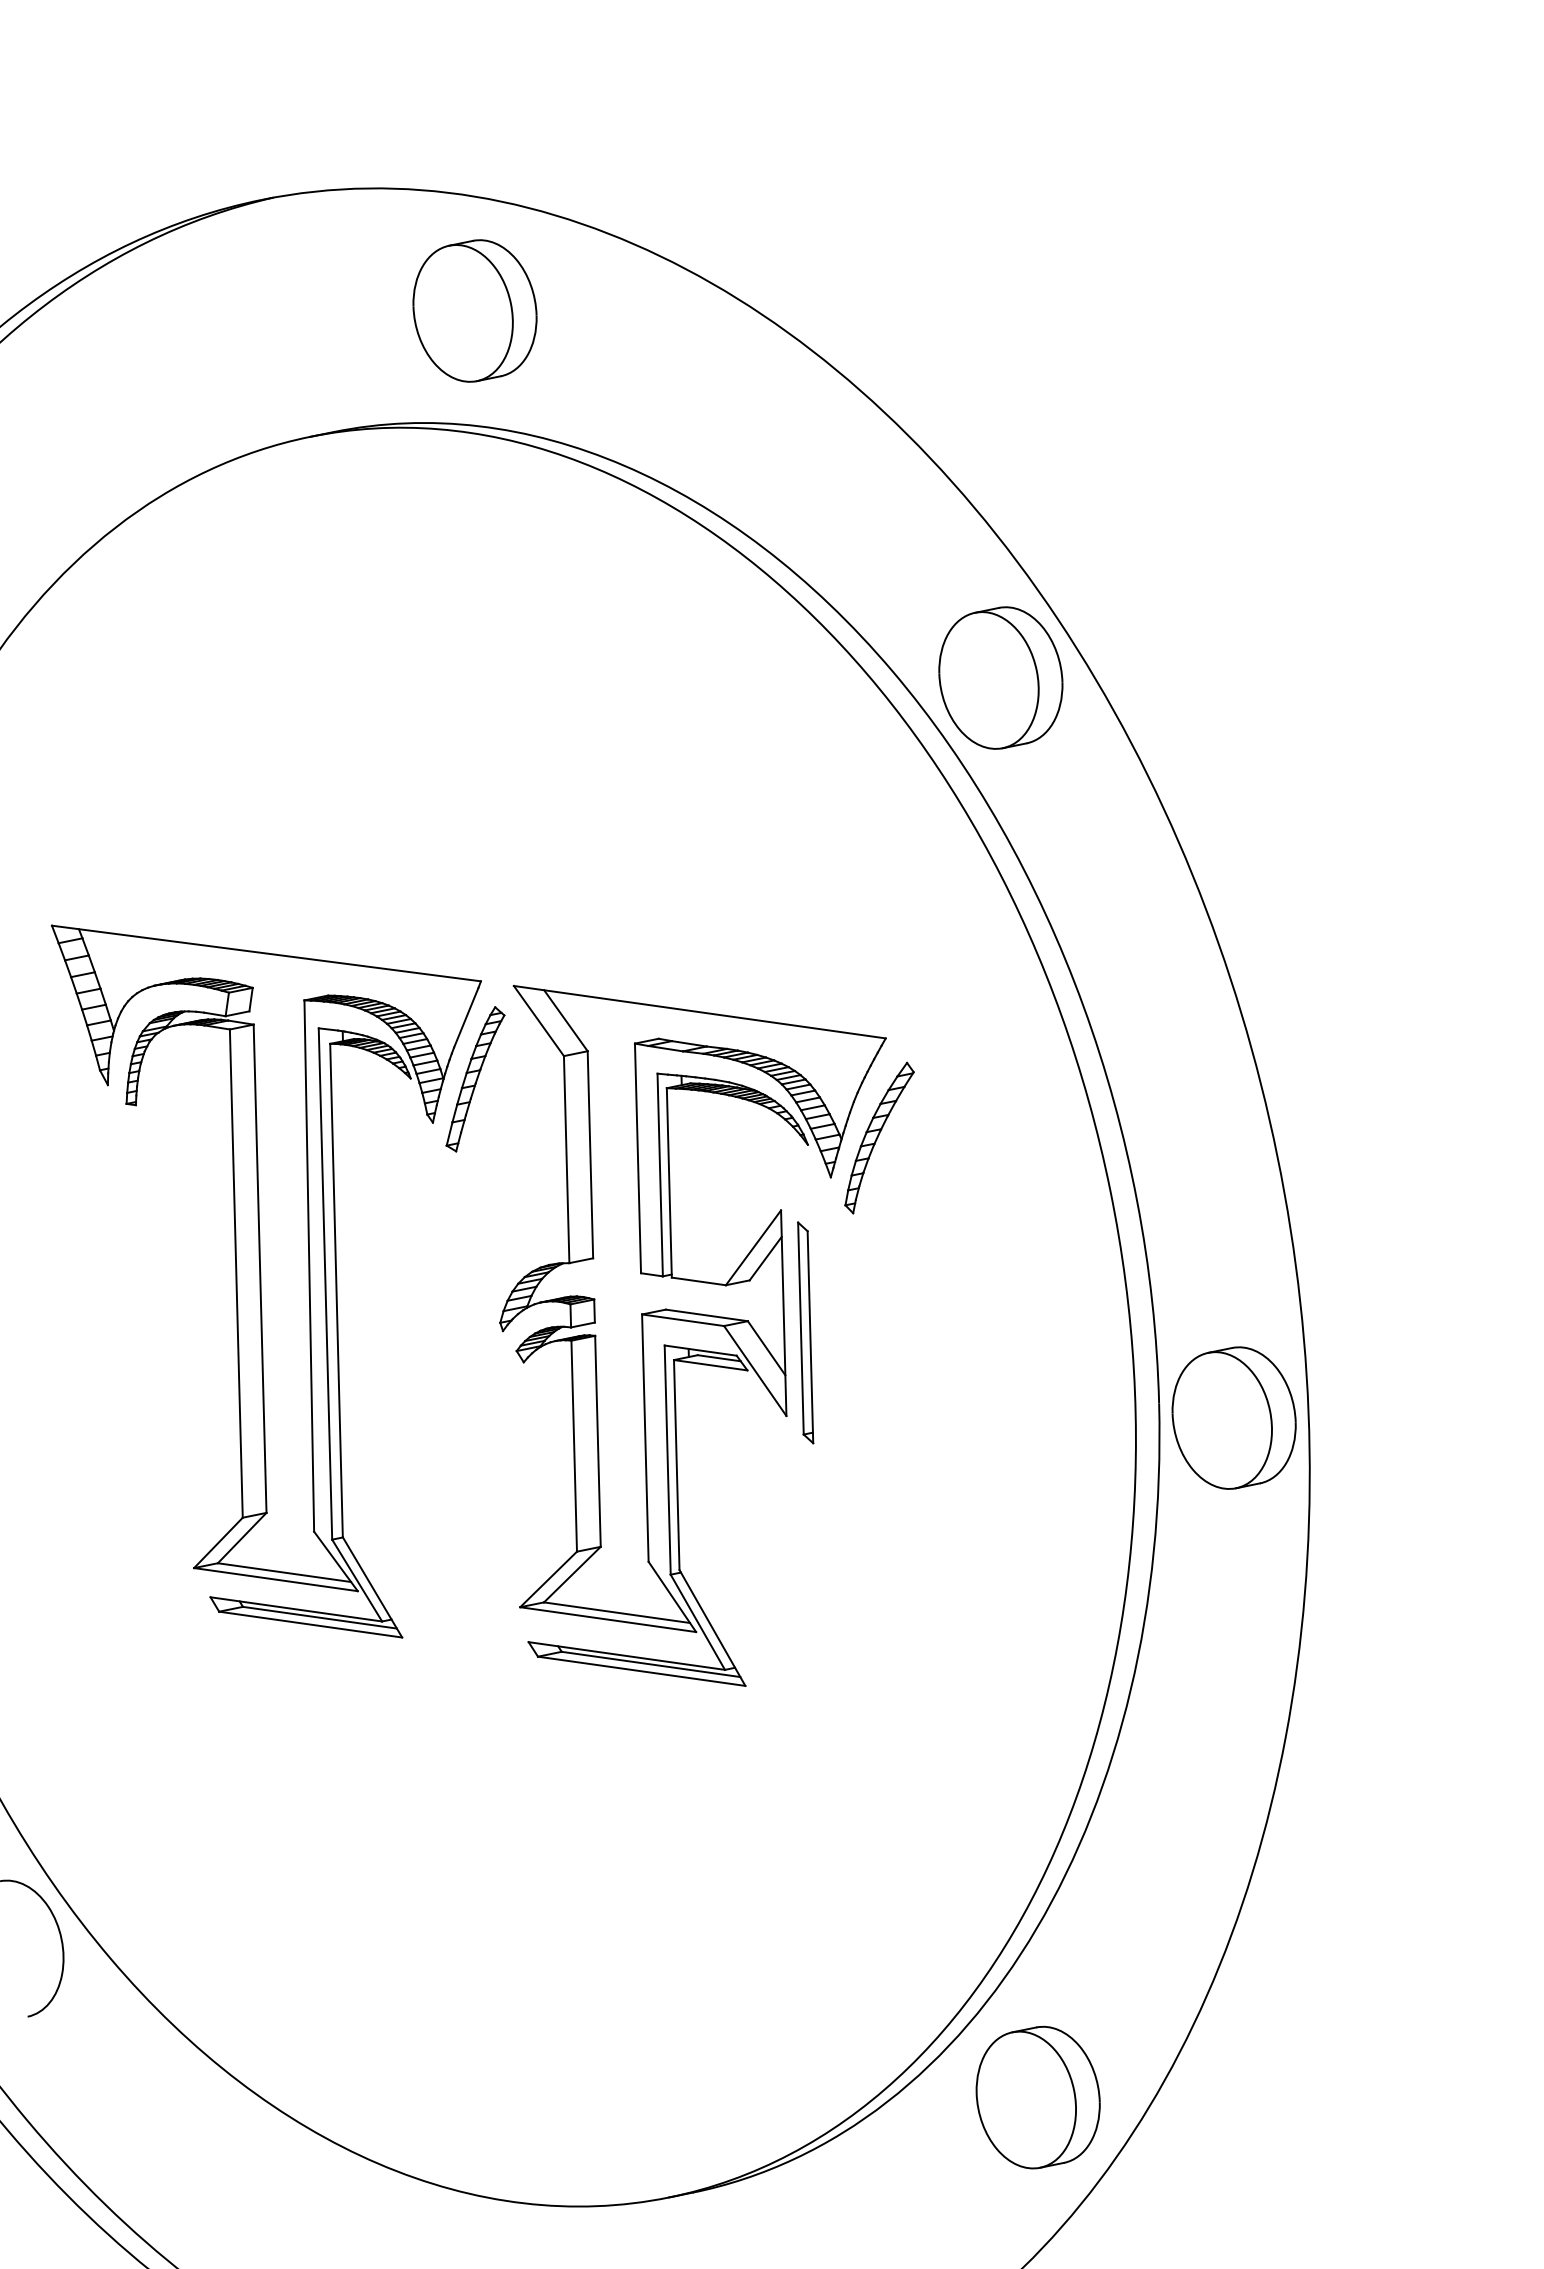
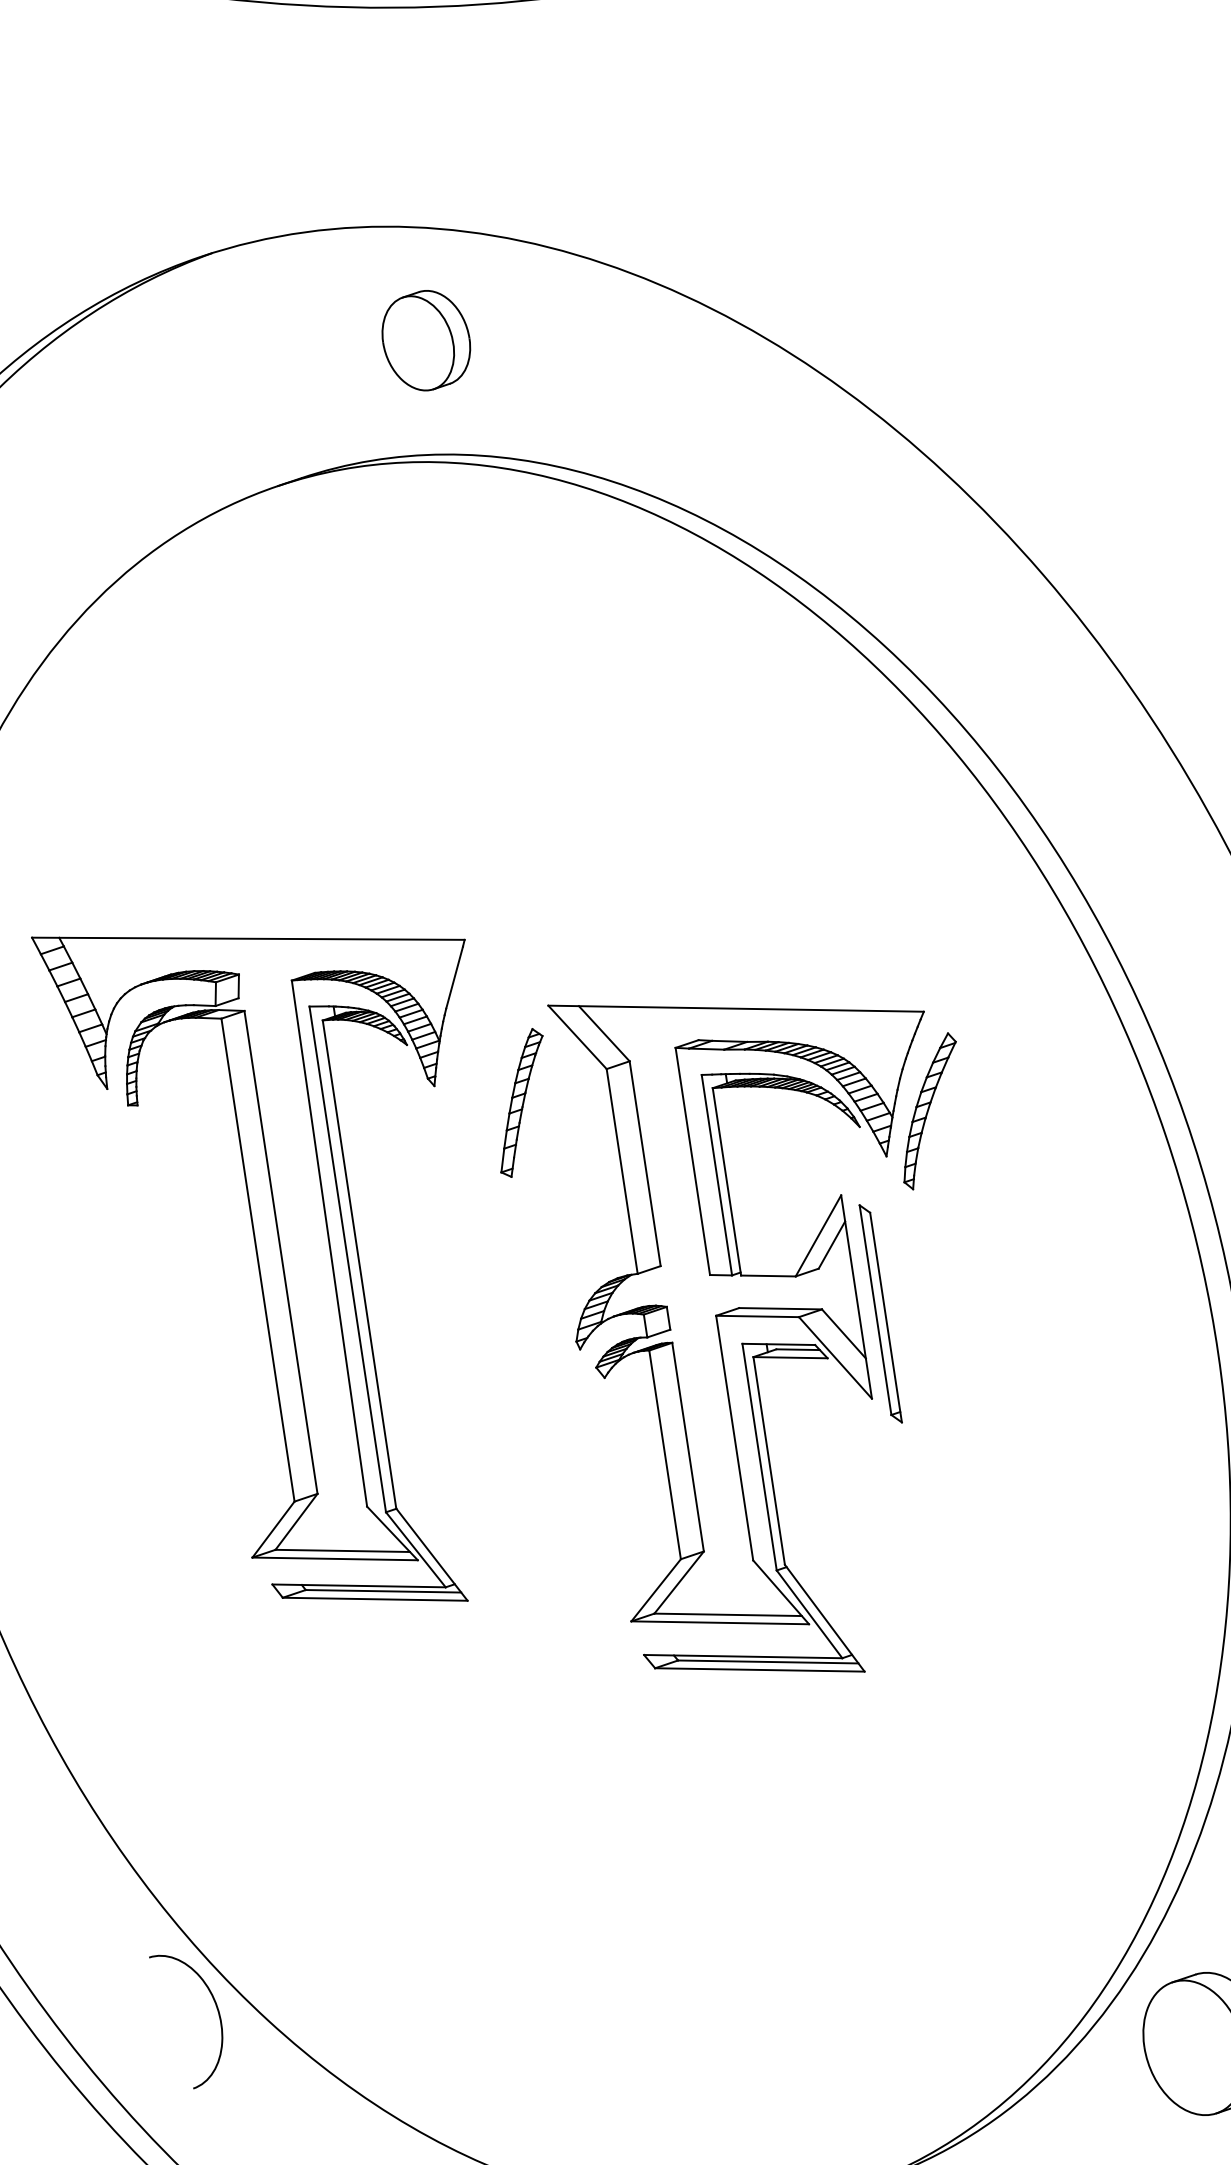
part: (474, 310) -> (425, 340), size x0.7
part: (1000, 677) -> (993, 639), removed
part: (266, 1281) -> (288, 1264), moved

